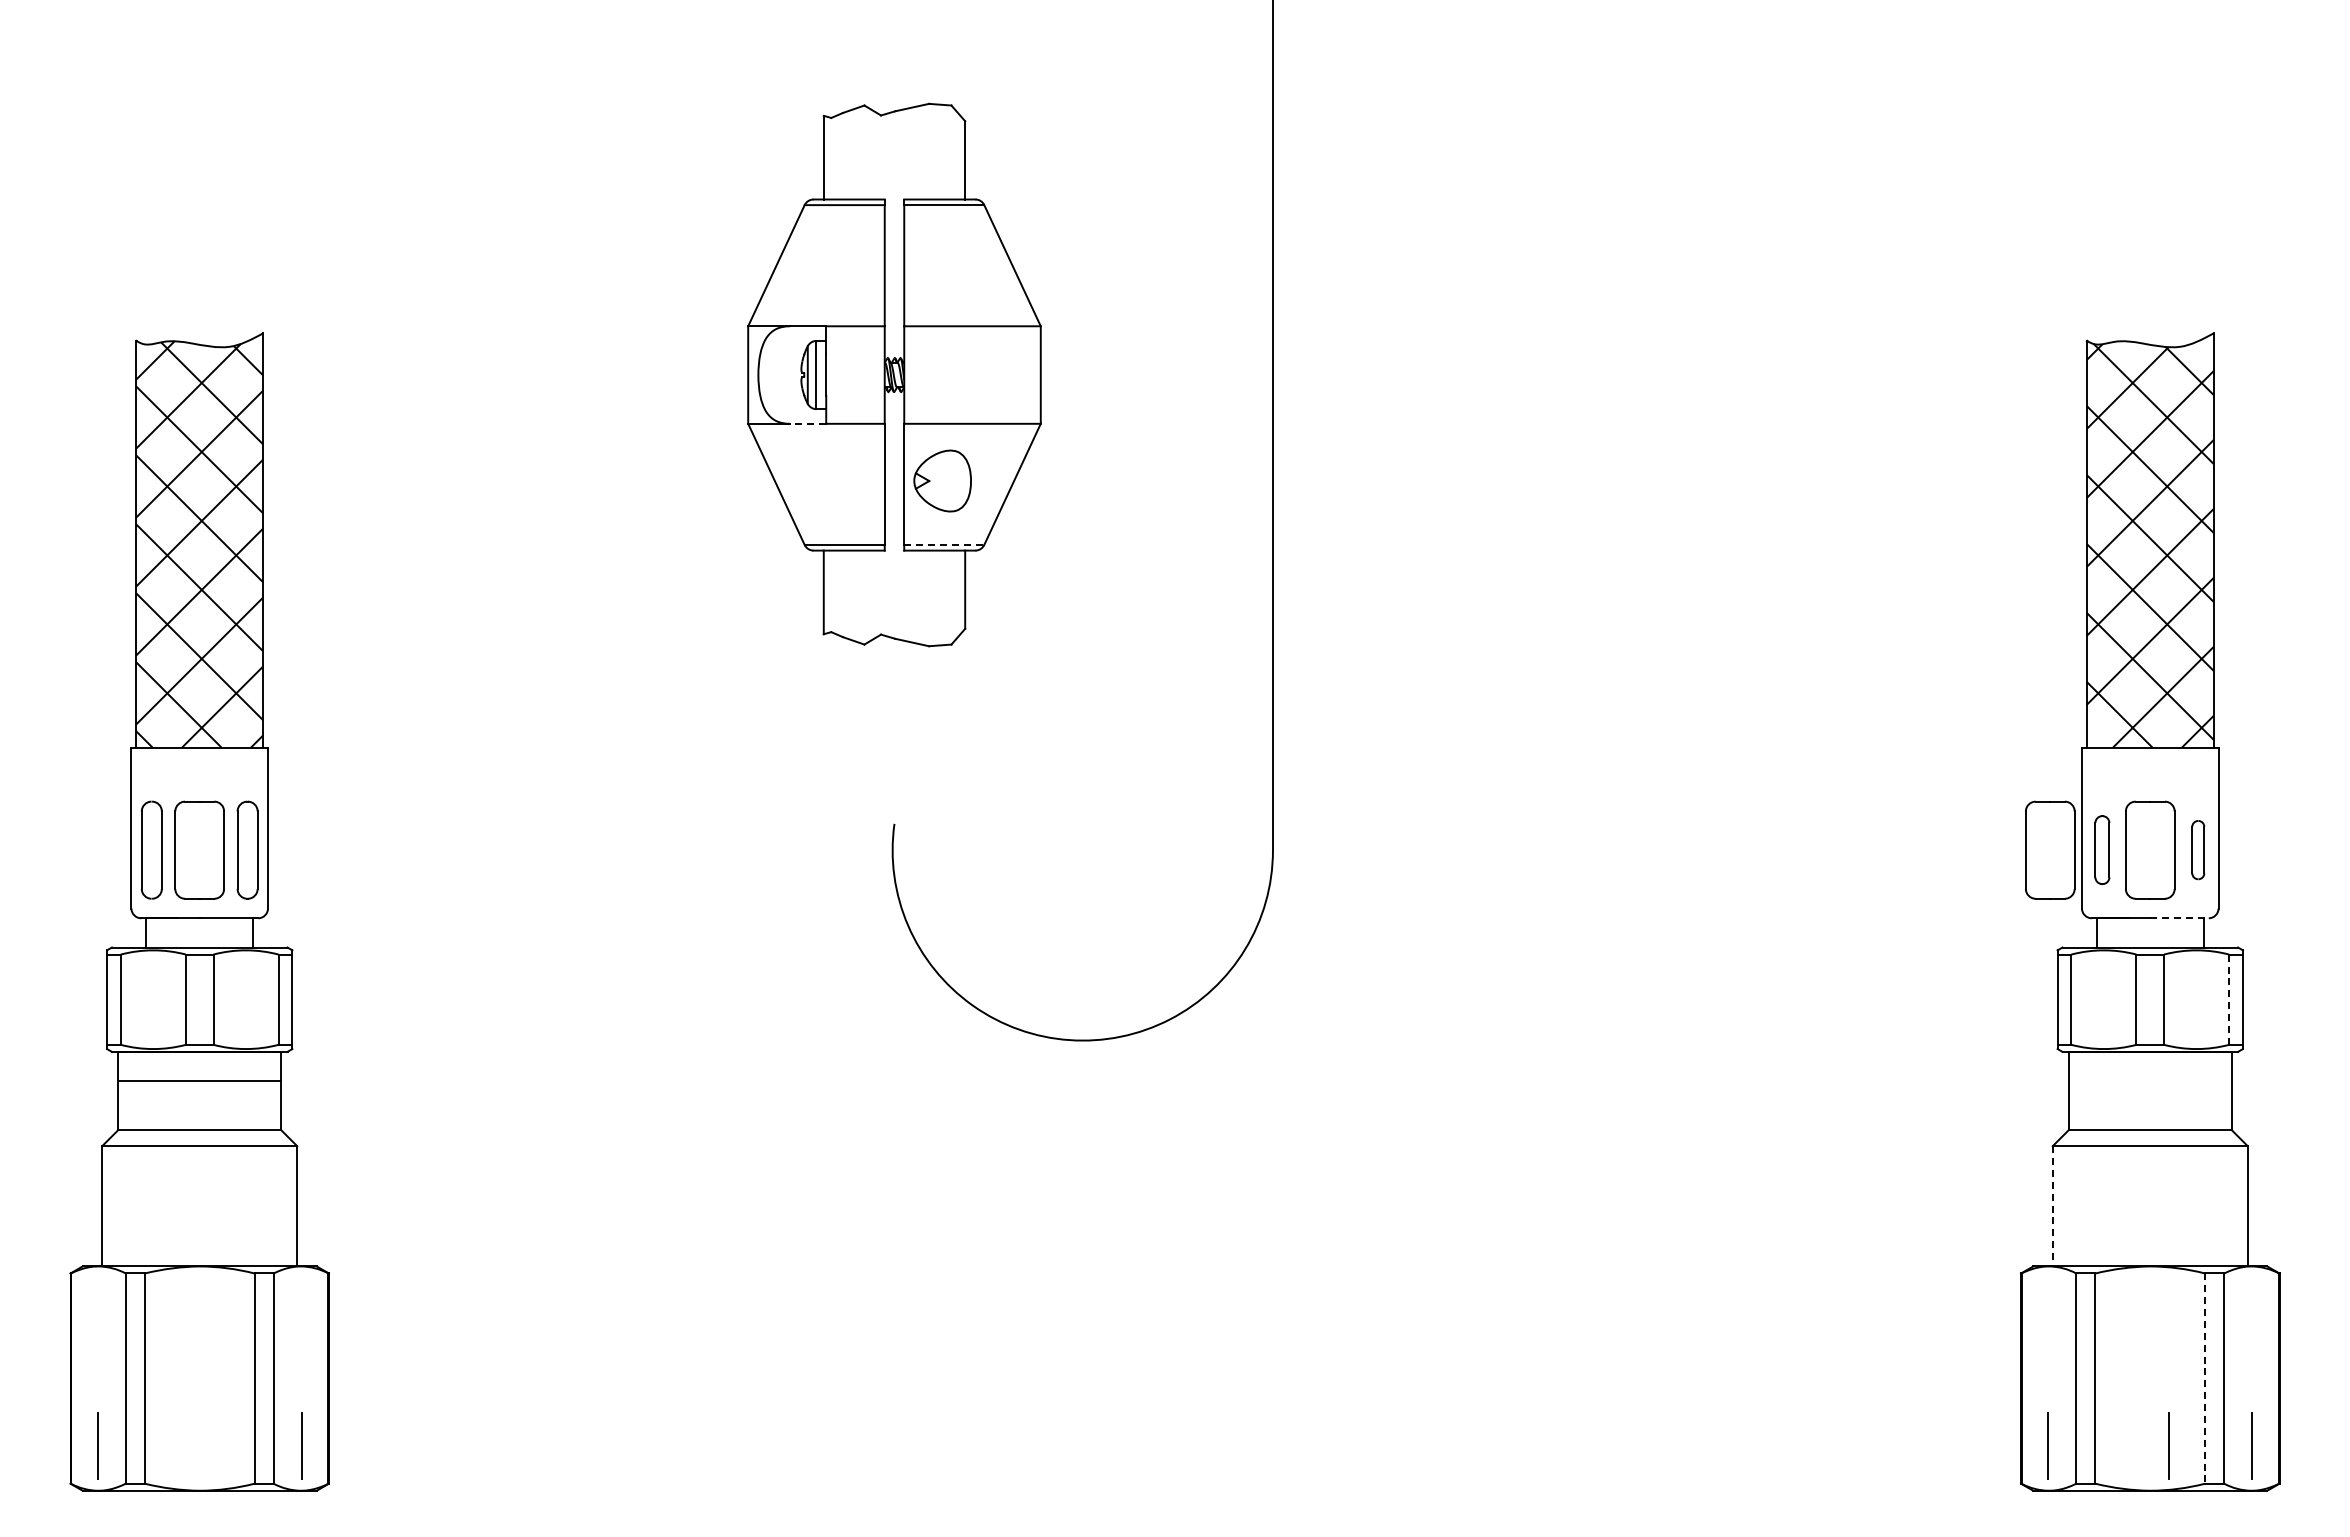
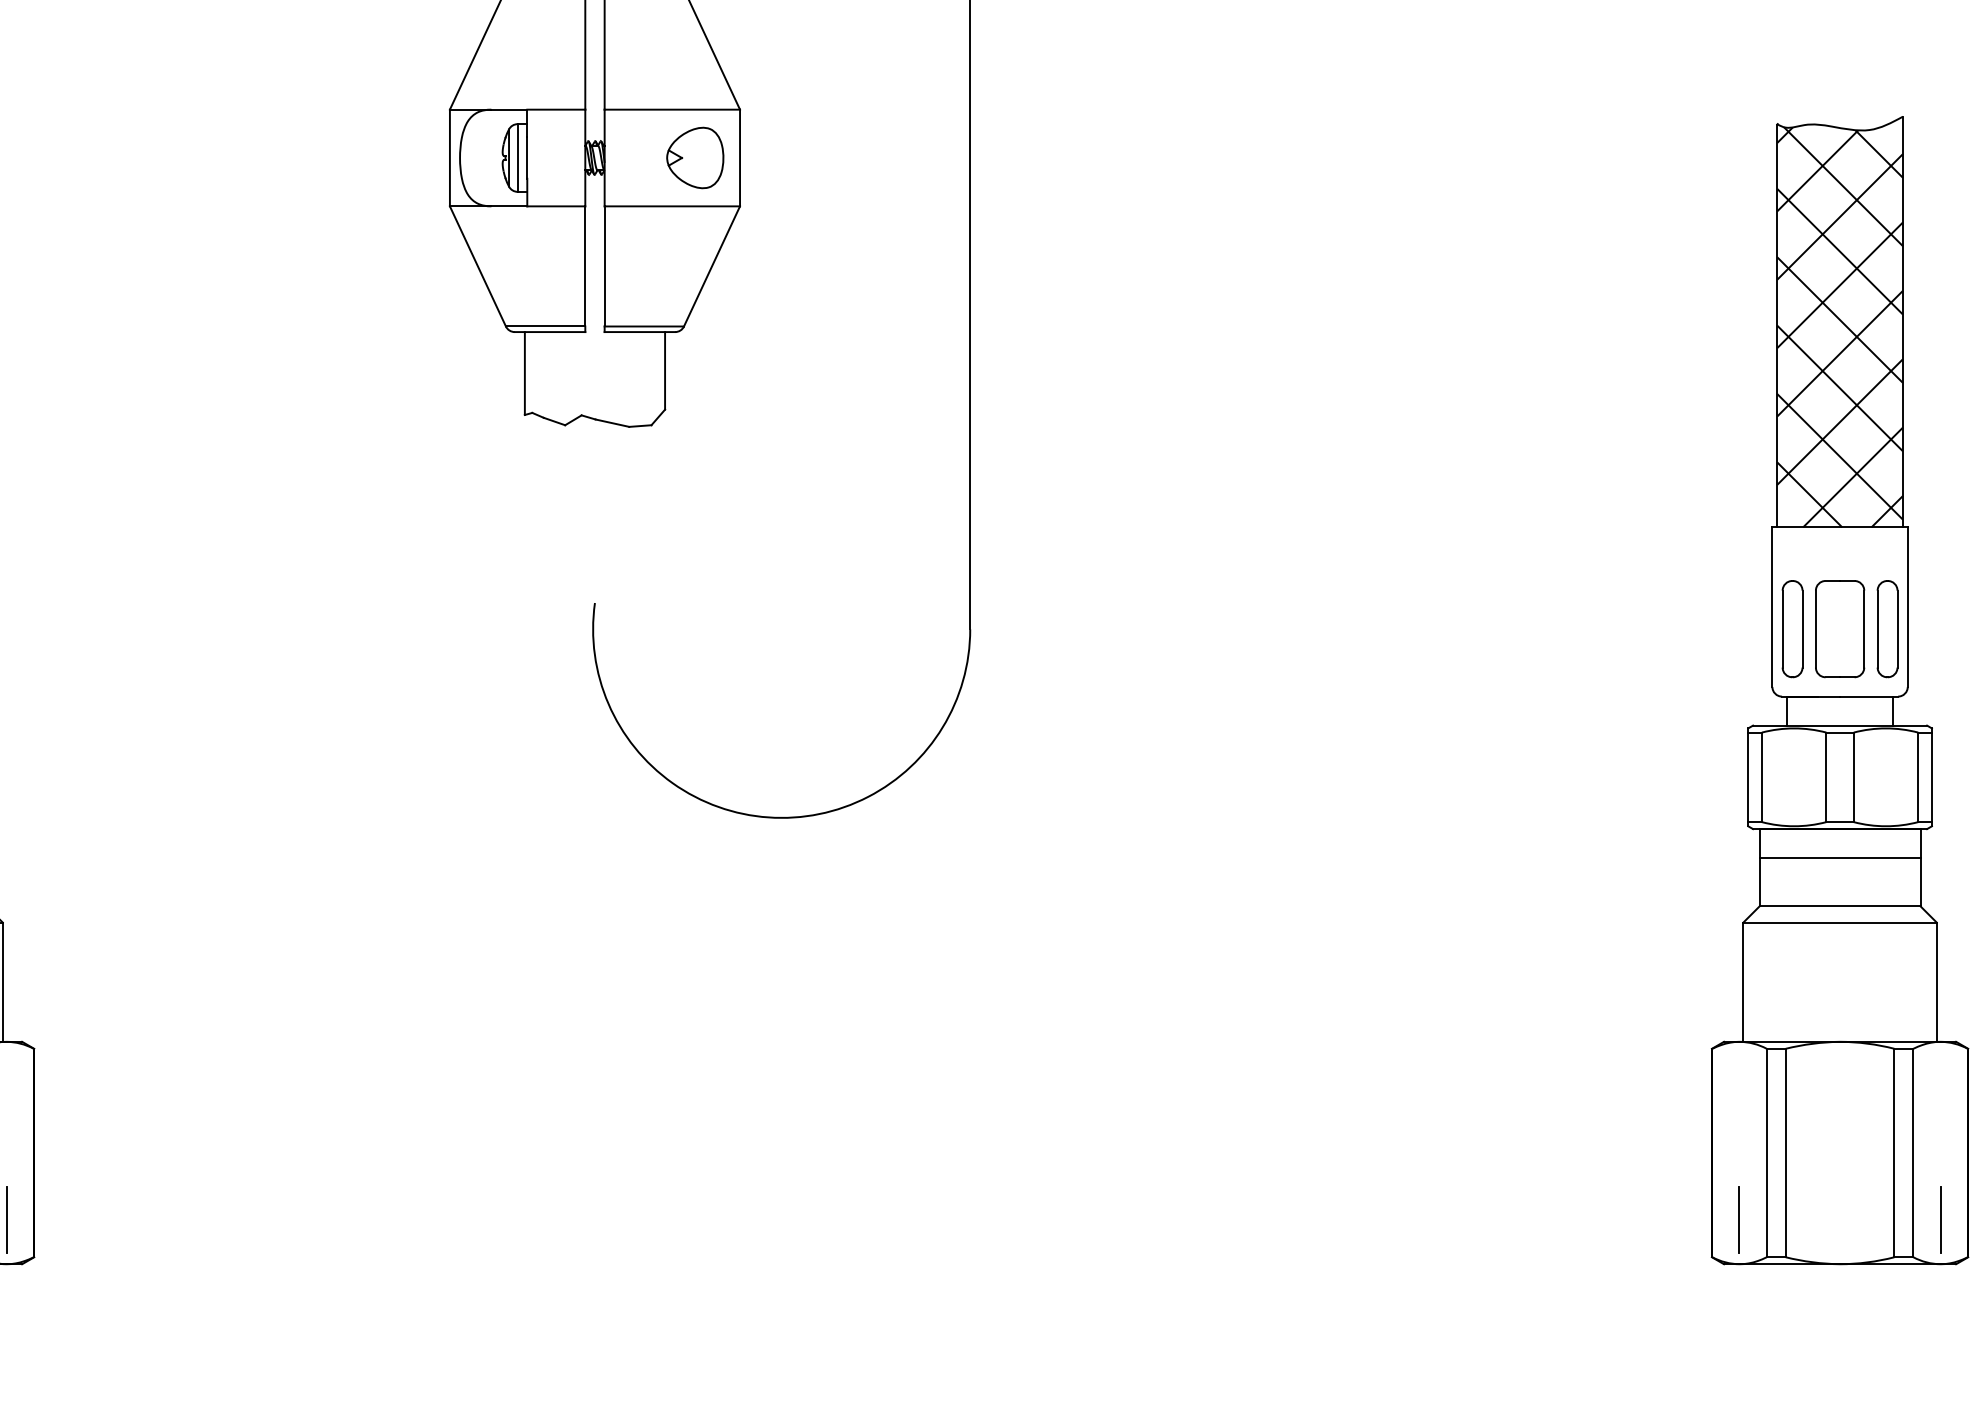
line: (807, 423) -> (508, 206), dashed -> solid
part: (942, 480) -> (695, 157), moved
line: (944, 544) -> (644, 326), dashed -> solid
part: (2050, 849) -> (1741, 628), removed
part: (2102, 849) -> (1792, 628), size x1.43
part: (2198, 849) -> (1887, 628), size x1.67
line: (2180, 918) -> (1870, 696), dashed -> solid
line: (2229, 999) -> (1918, 777), dashed -> solid
line: (2150, 1081) -> (1840, 858), added
line: (2052, 1206) -> (1743, 982), dashed -> solid
line: (2205, 1379) -> (1894, 1153), dashed -> solid
line: (2168, 1445) -> (1858, 1219), removed

